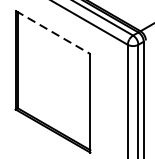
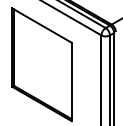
line: (53, 32) -> (42, 25), dashed -> solid

